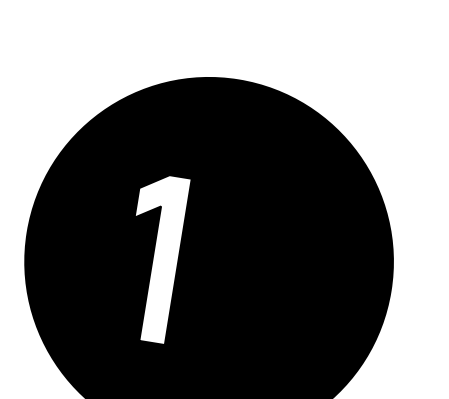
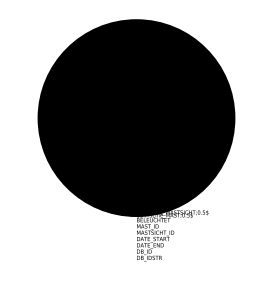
fill: (152, 257) -> (106, 120), added

